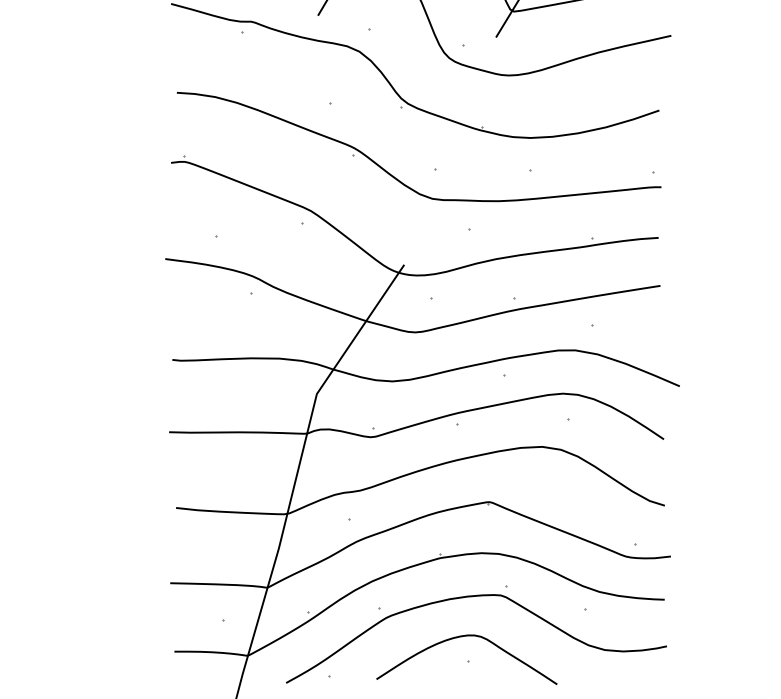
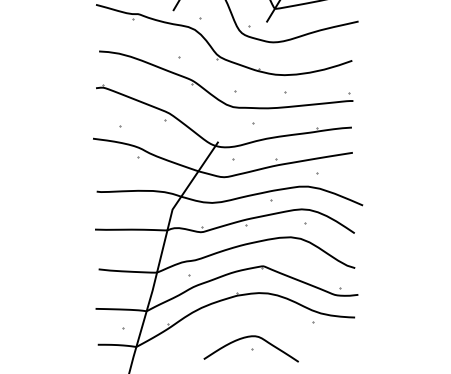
part: (476, 597) -> (256, 316), removed

